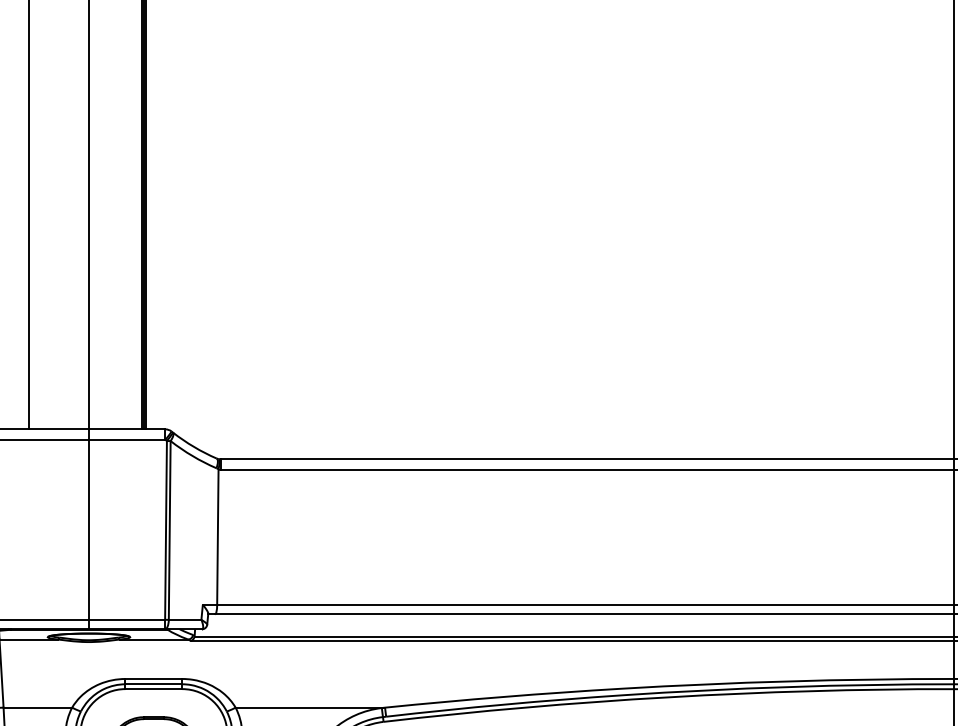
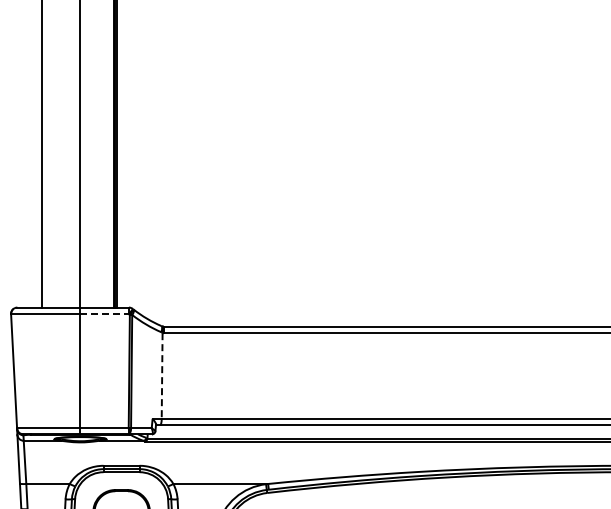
line: (128, 440) -> (105, 314), solid -> dashed
line: (218, 536) -> (162, 375), solid -> dashed

